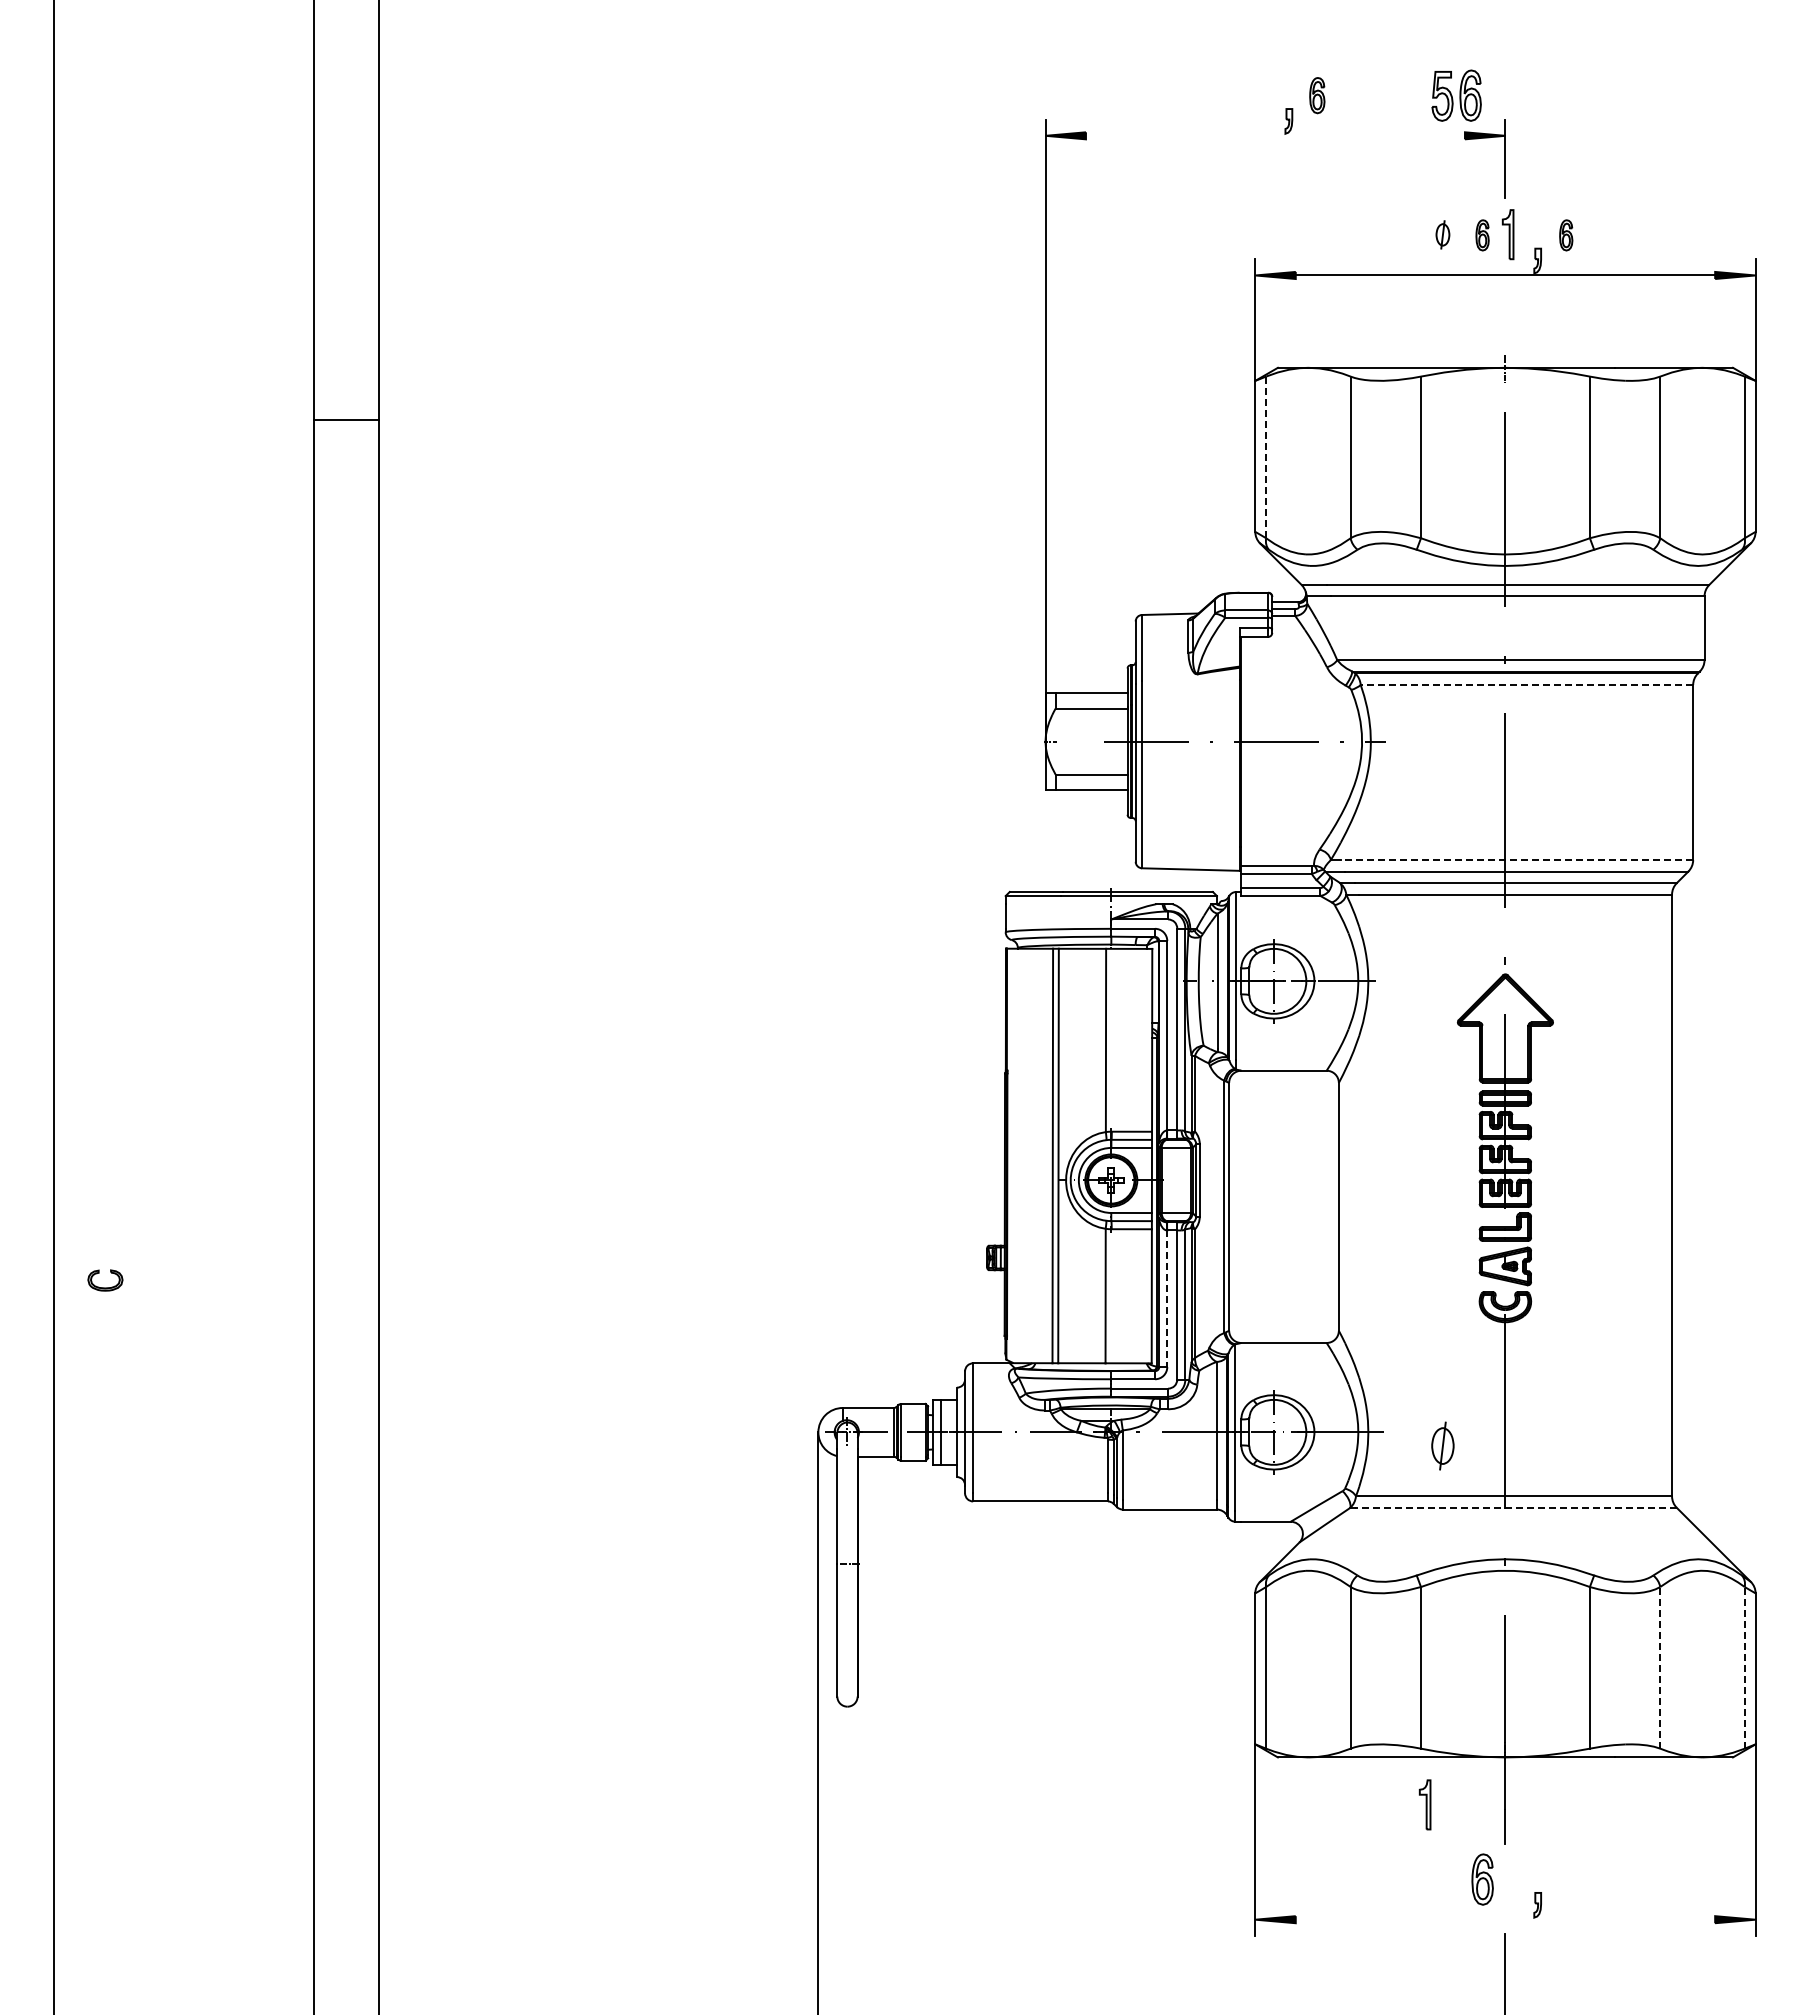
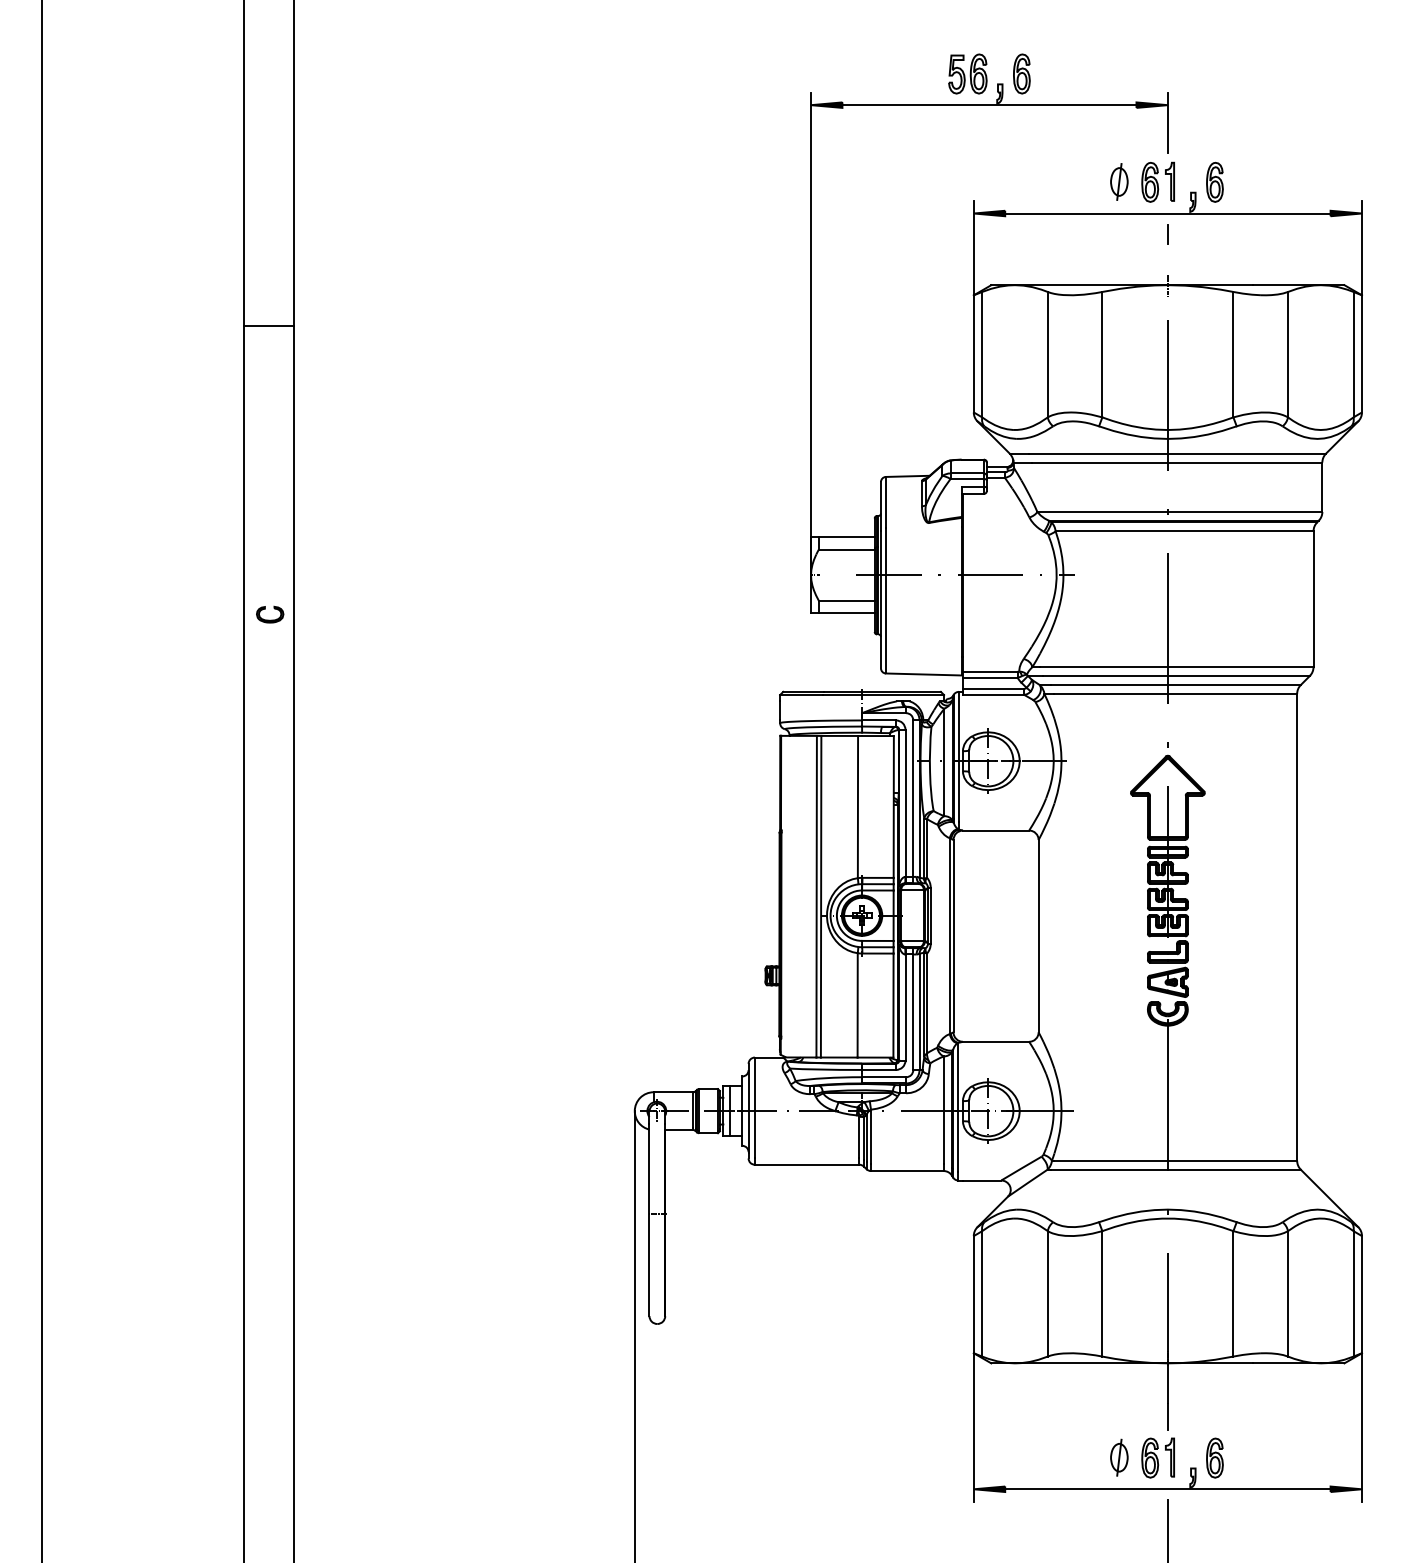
part: (1317, 95) -> (1022, 73), size x1.43
part: (1456, 95) -> (967, 73), moved
line: (1274, 135) -> (988, 104), added
part: (1442, 234) -> (1119, 181), size x1.67
part: (1482, 235) -> (1150, 182), size x1.67
part: (1566, 235) -> (1215, 182), size x1.67
line: (1505, 302) -> (1167, 234), added
line: (1266, 457) -> (982, 354), dashed -> solid
line: (1526, 684) -> (1184, 530), dashed -> solid
line: (1516, 860) -> (1176, 667), dashed -> solid
part: (105, 1287) -> (270, 620), moved
line: (1167, 1299) -> (905, 1008), dashed -> solid
part: (1442, 1445) -> (1119, 1457), moved
line: (1515, 1507) -> (1175, 1169), dashed -> solid
line: (1660, 1667) -> (1288, 1293), dashed -> solid
line: (1744, 1667) -> (1353, 1293), dashed -> solid
part: (1424, 1804) -> (1169, 1457), moved
part: (1566, 1879) -> (1215, 1458), added
line: (1505, 1919) -> (1167, 1489), added

